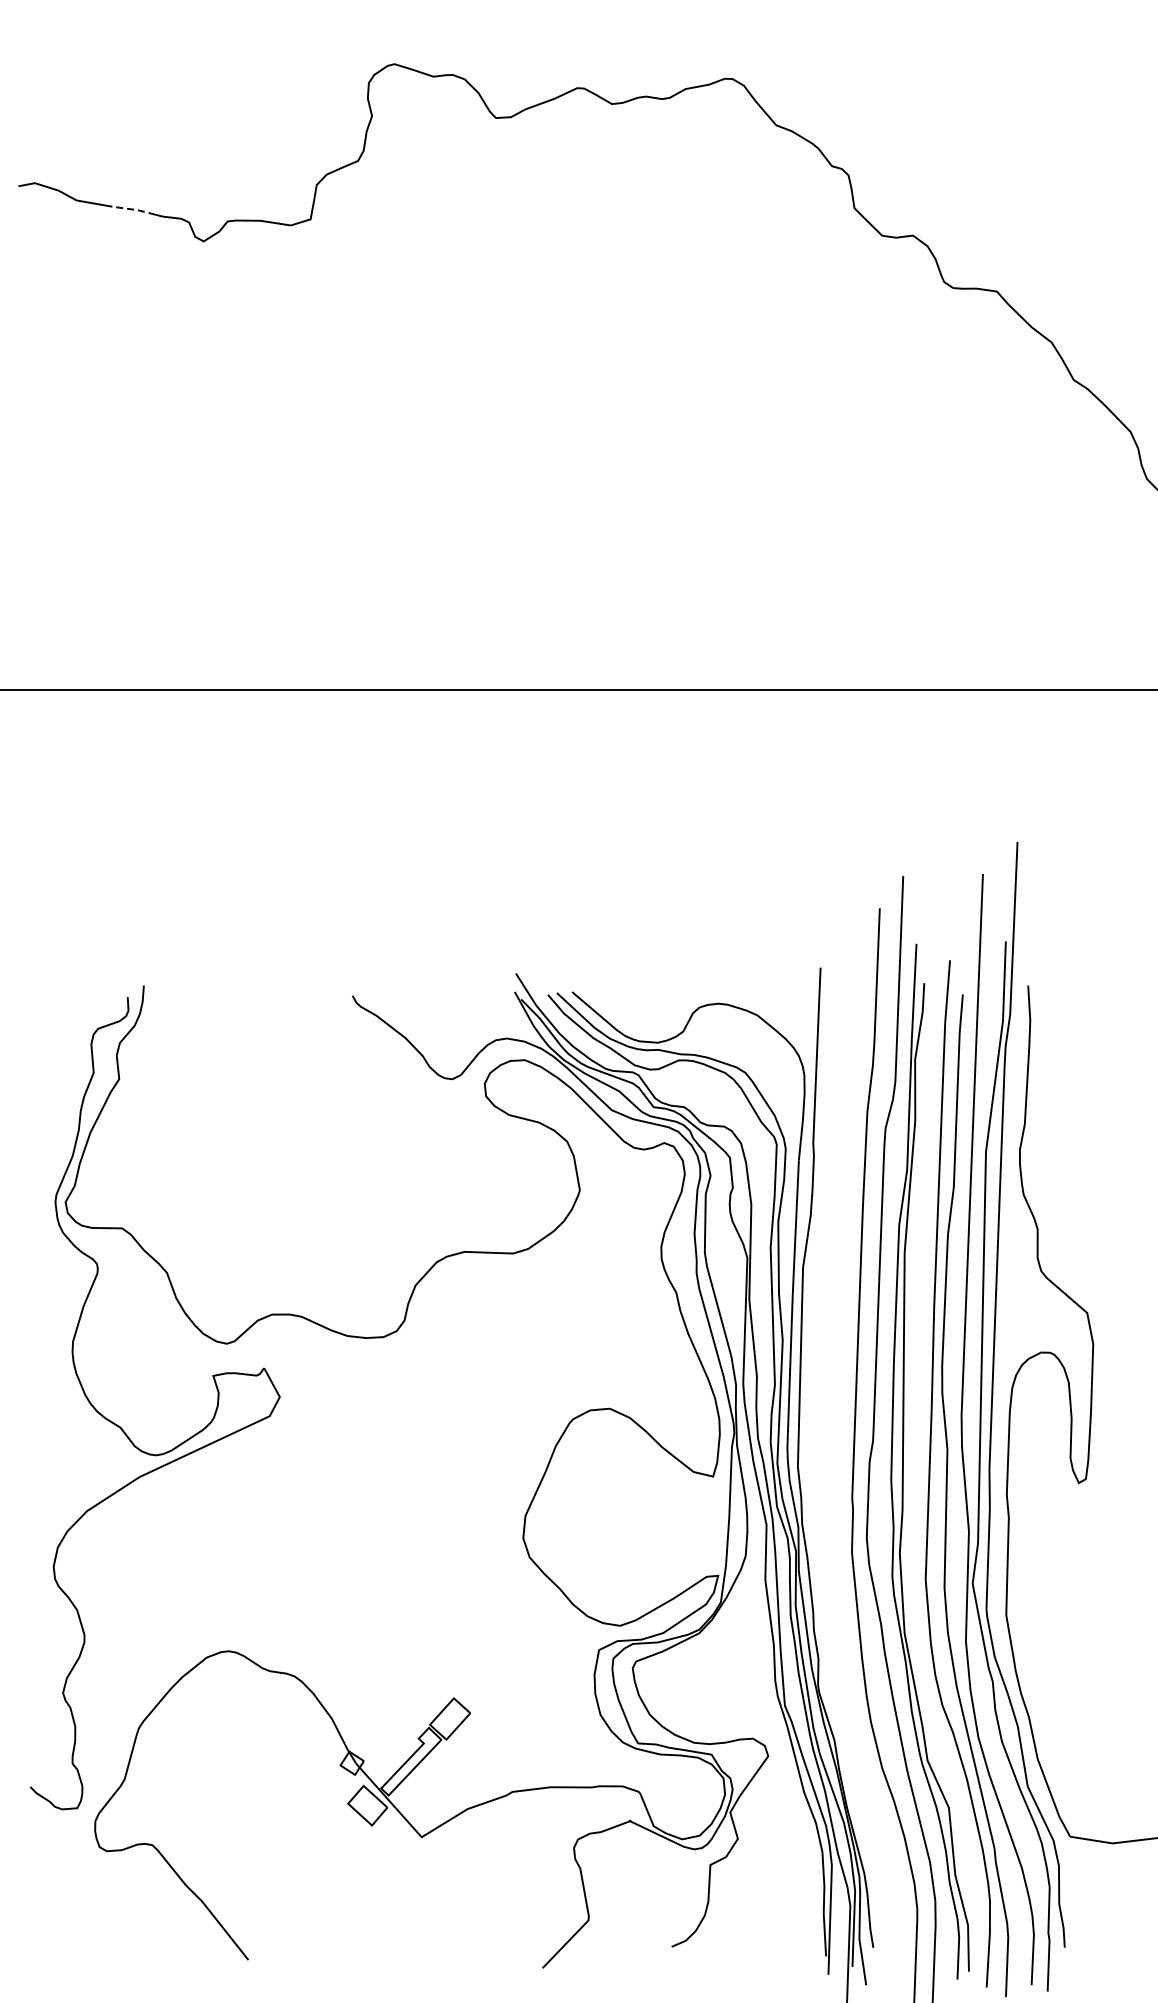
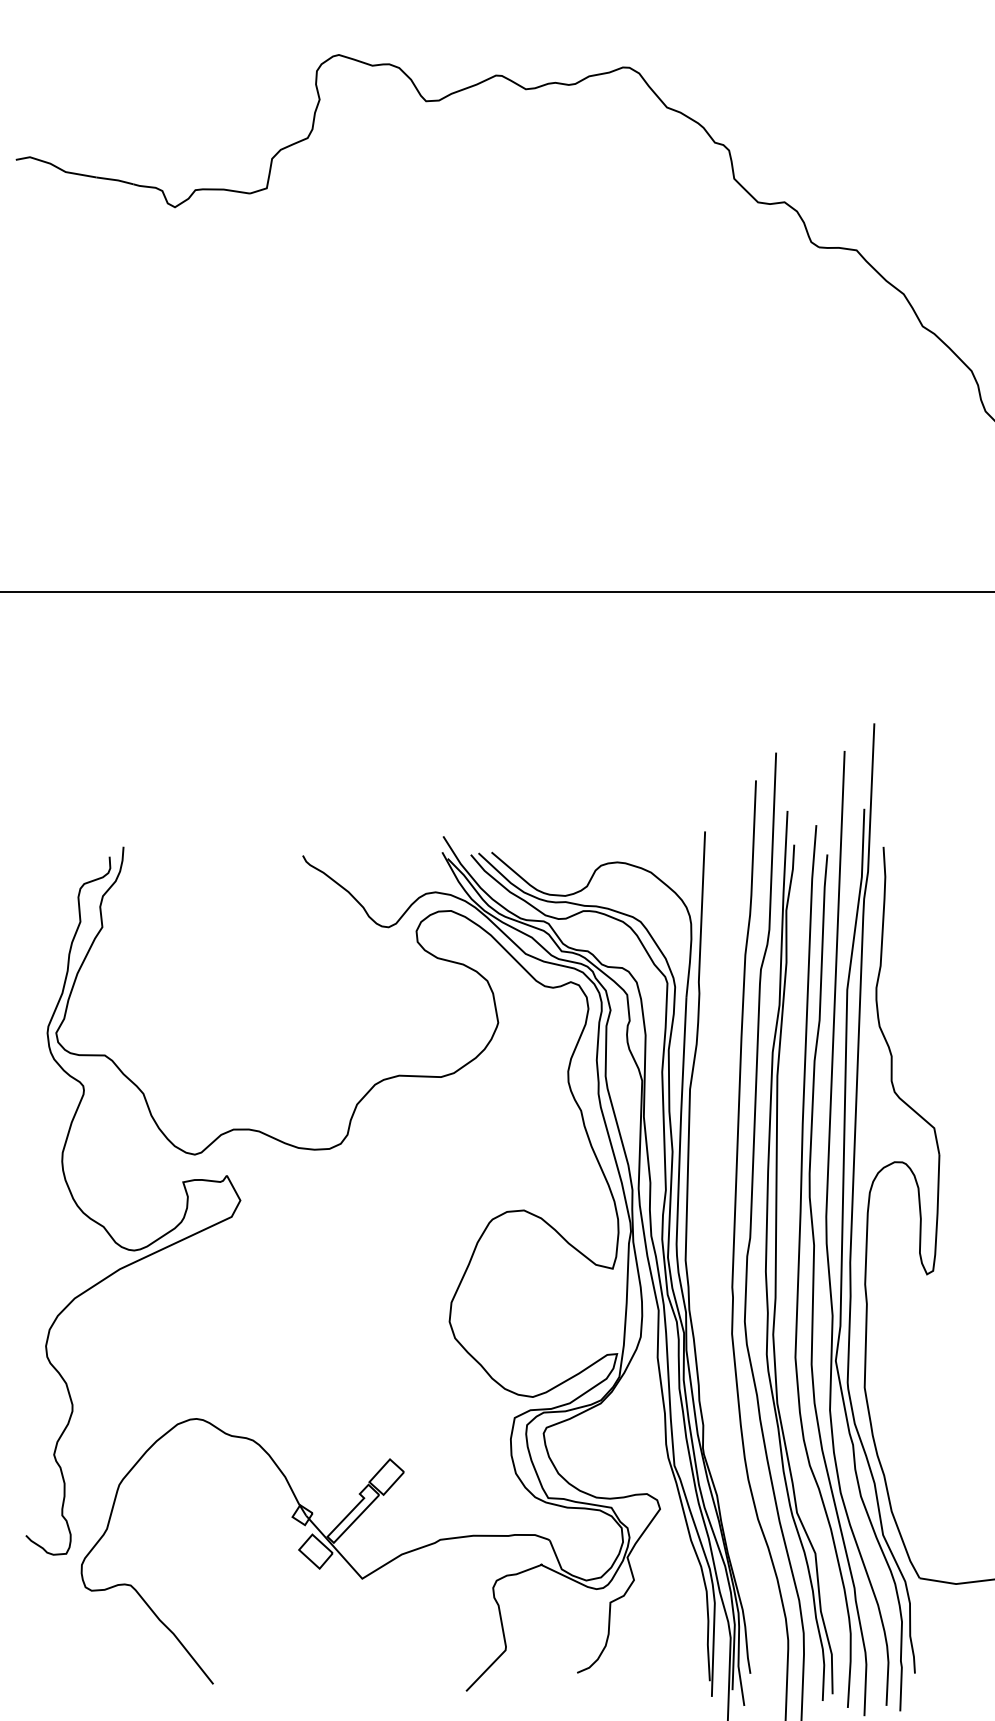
line: (134, 209) -> (115, 179), dashed -> solid

